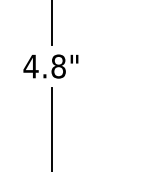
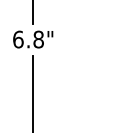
text: (29, 66) -> (17, 39), 4.8" -> 6.8"

